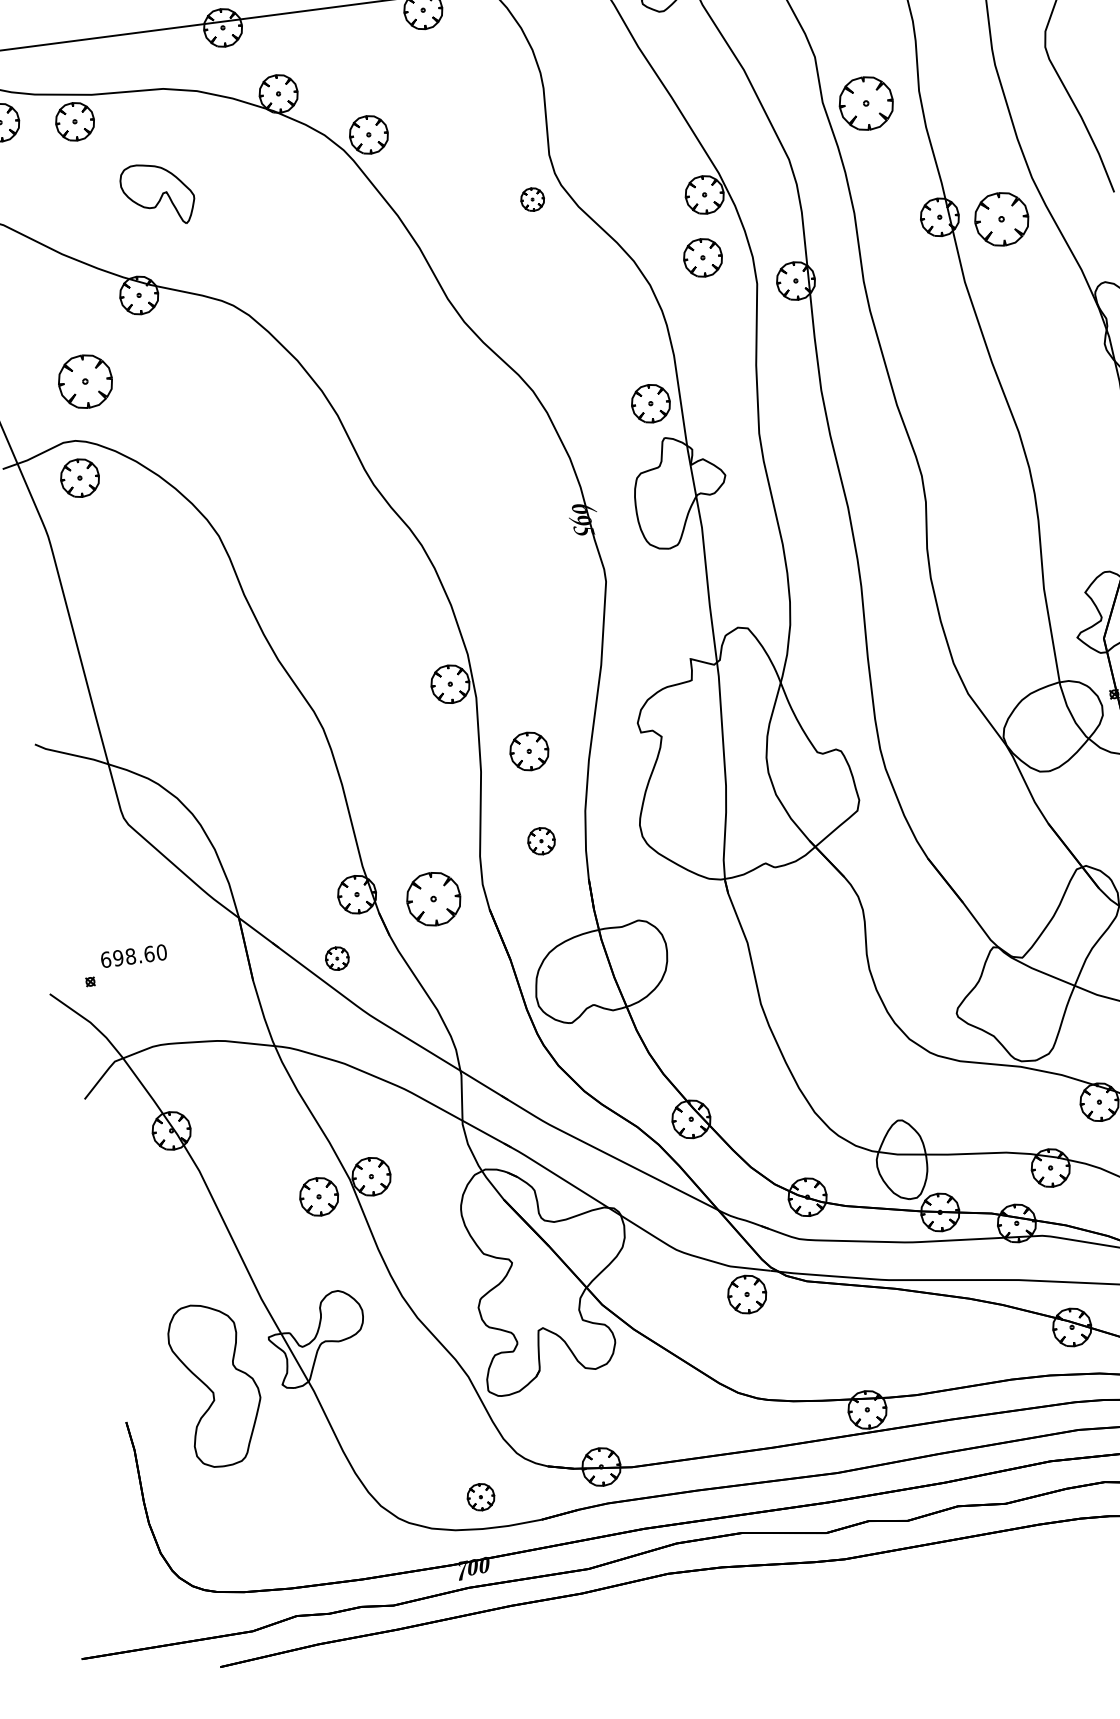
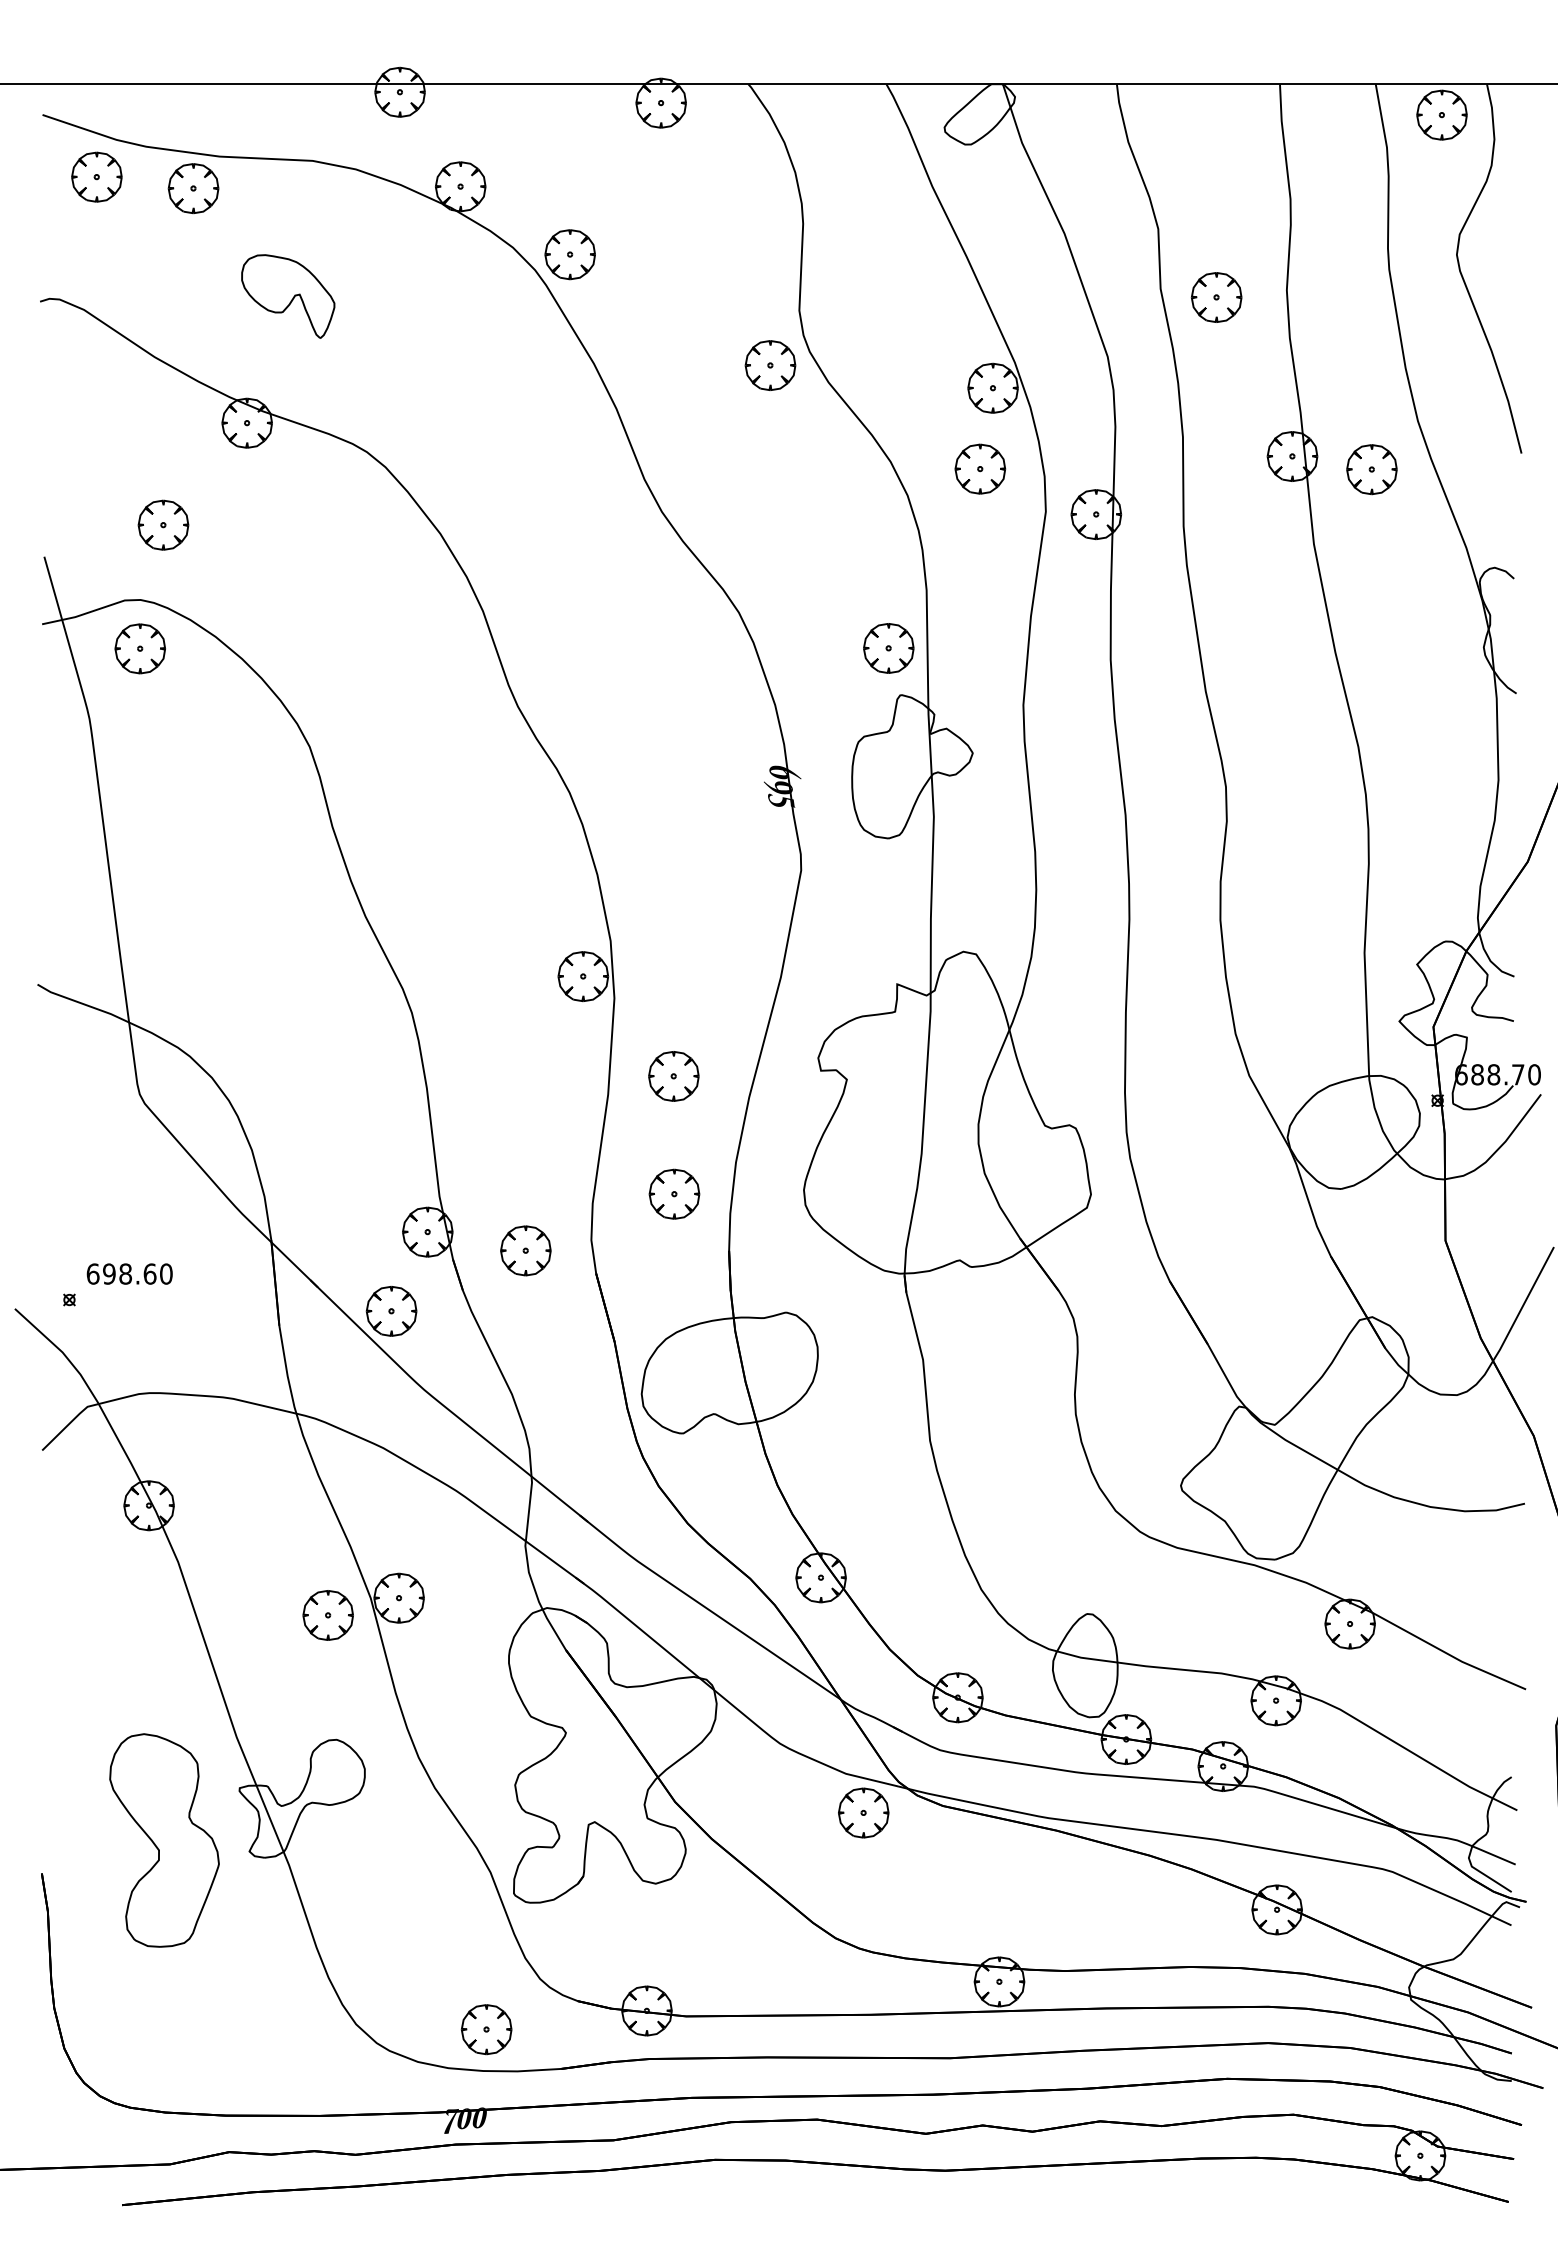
part: (866, 103) -> (1216, 297), size x0.71
part: (532, 199) -> (770, 365), size x1.67
part: (1001, 219) -> (1371, 469), size x0.71
part: (85, 381) -> (163, 524), size x0.71
part: (541, 840) -> (674, 1193), size x1.43
part: (433, 898) -> (525, 1250), size x0.71
part: (337, 958) -> (391, 1311), size x1.67
part: (480, 1497) -> (486, 2029), size x1.43

